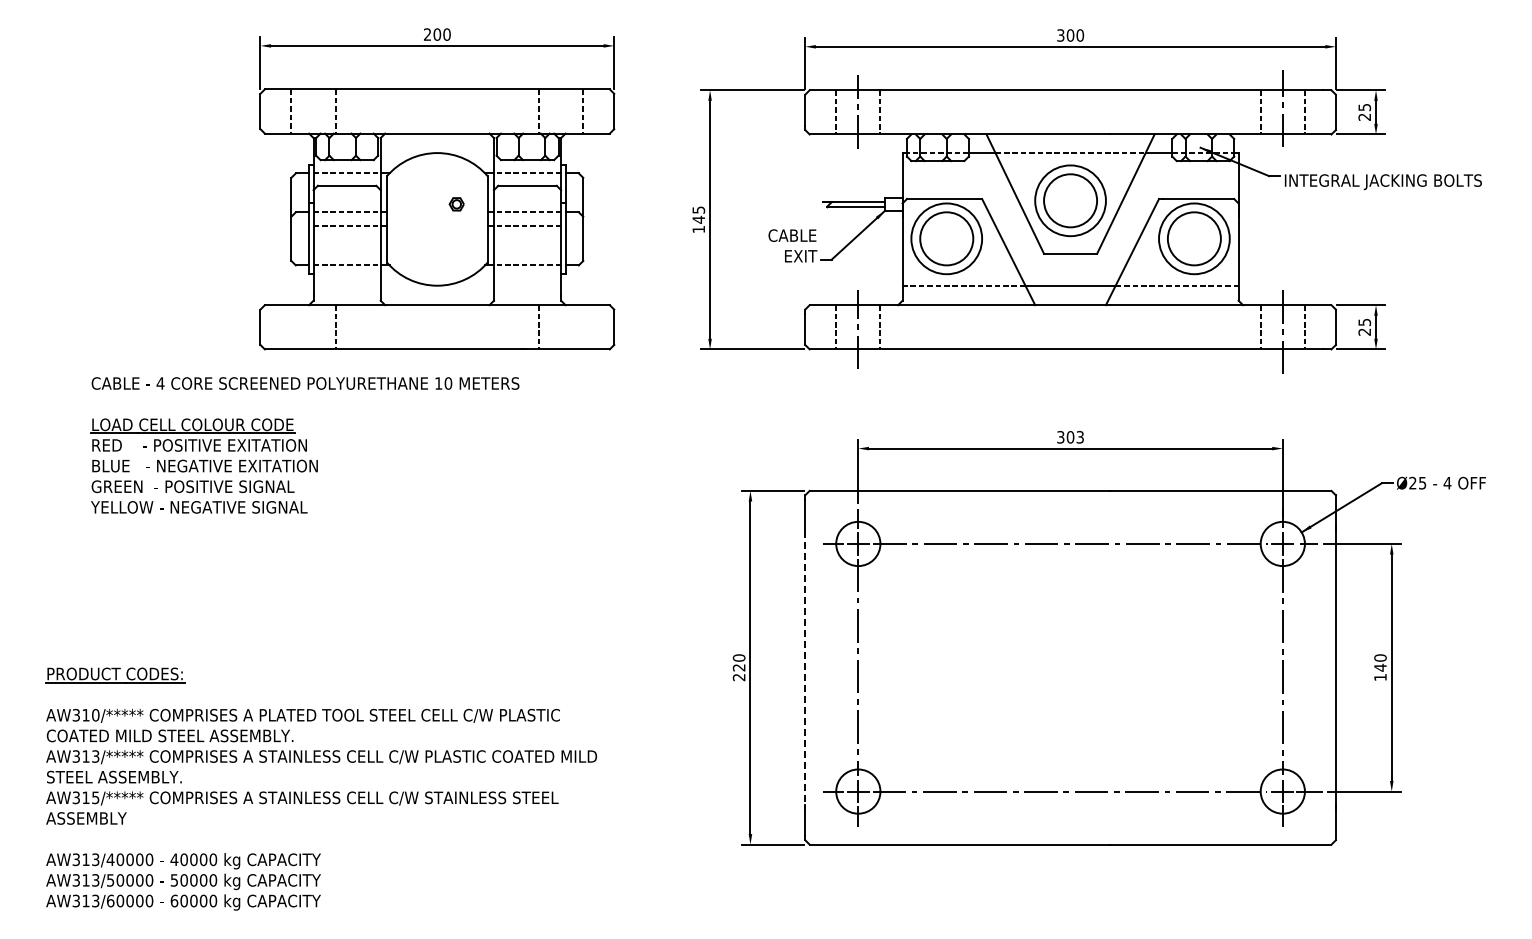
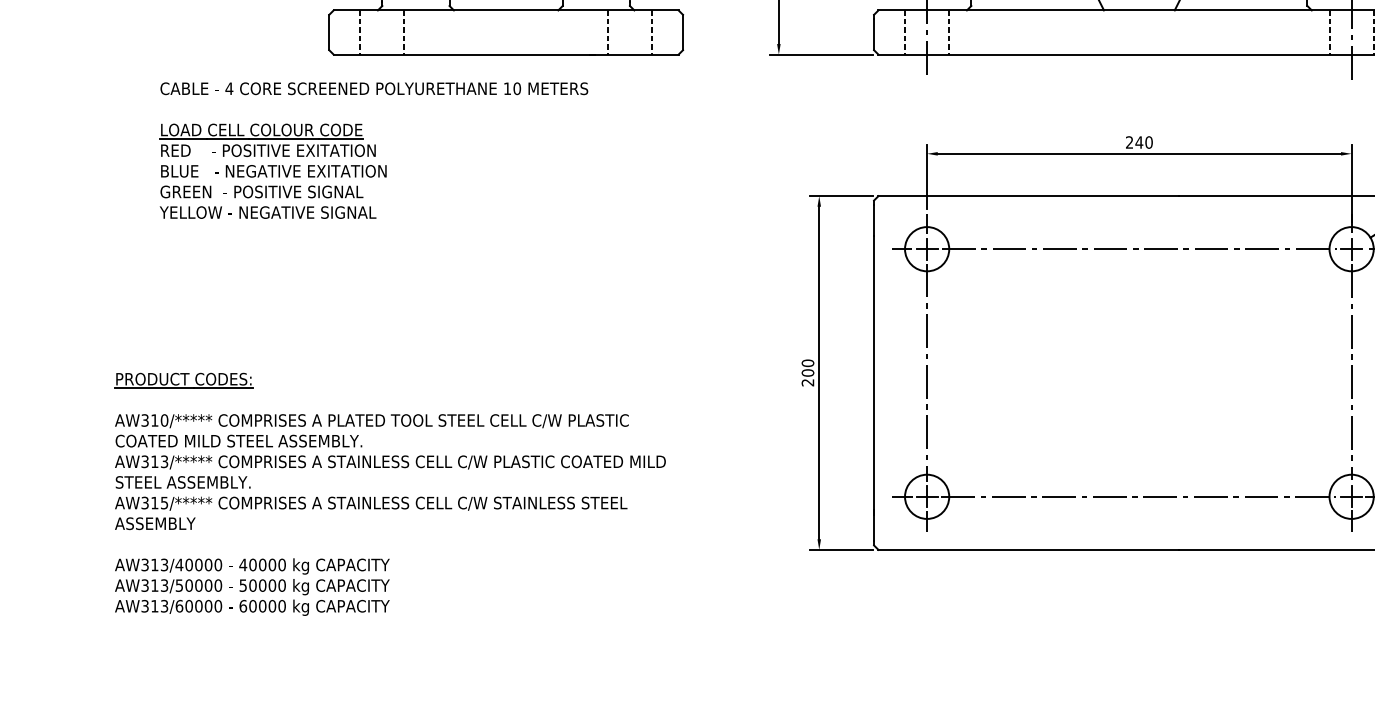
line: (291, 327) -> (360, 32), added
line: (583, 327) -> (652, 32), added
text: (1070, 437) -> (1139, 142), 303 -> 240
text: (739, 667) -> (808, 372), 220 -> 200
line: (805, 670) -> (874, 375), dashed -> solid

